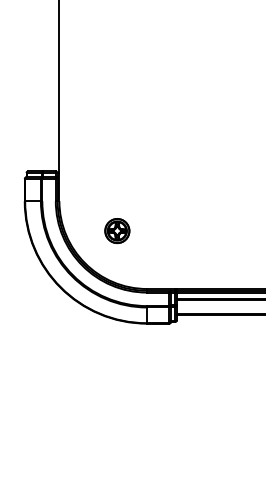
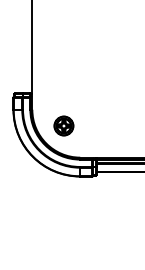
part: (116, 230) -> (63, 125), size x1.43

